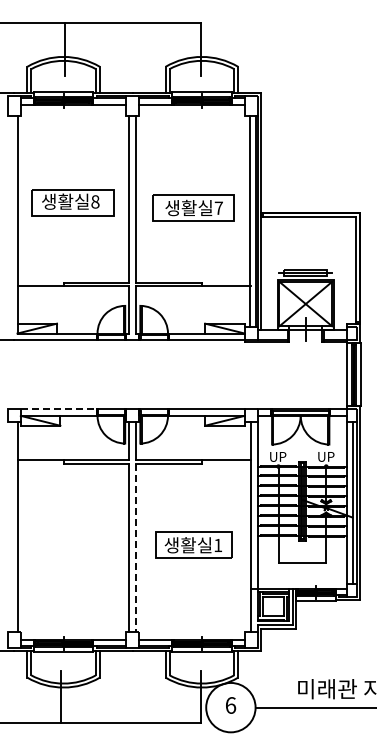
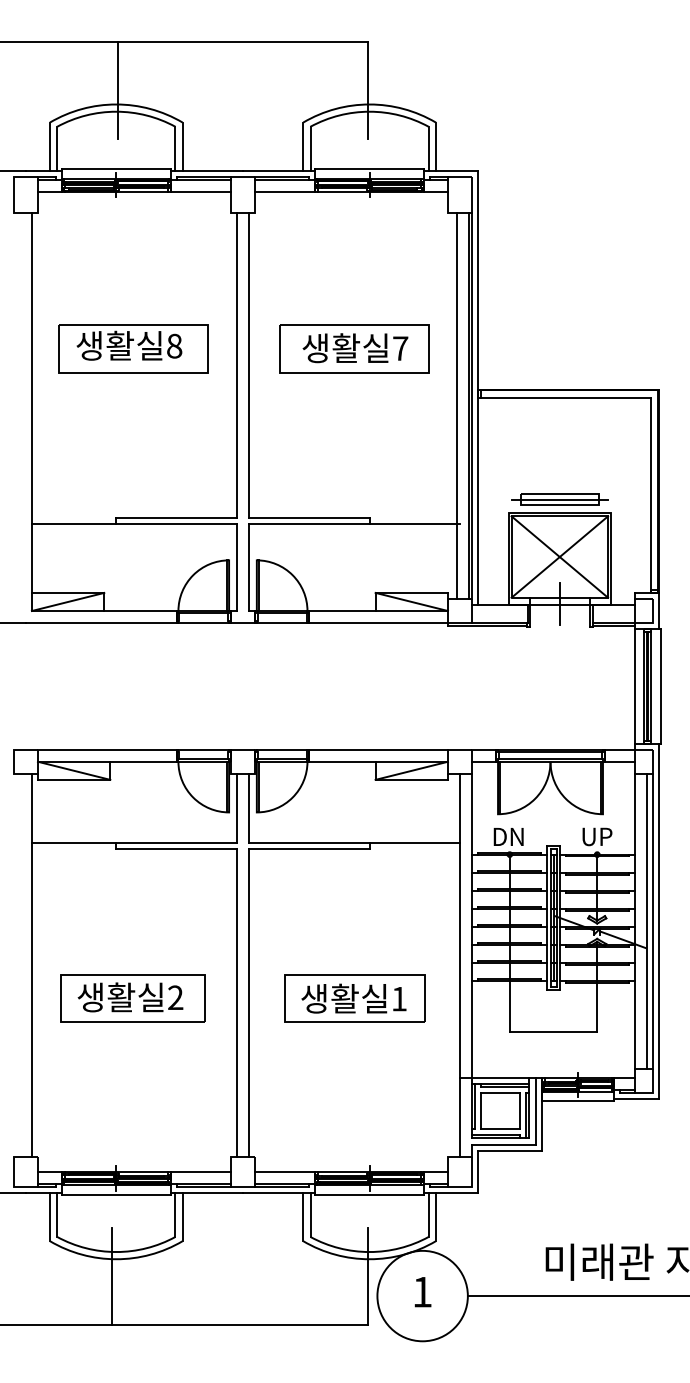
part: (72, 202) -> (132, 347), moved
part: (193, 207) -> (354, 347), moved
line: (58, 409) -> (106, 750), dashed -> solid
text: (277, 456) -> (507, 836), UP -> DN
part: (72, 544) -> (132, 997), added
line: (136, 547) -> (249, 1002), dashed -> solid
text: (231, 705) -> (423, 1292), 6 -> 1

